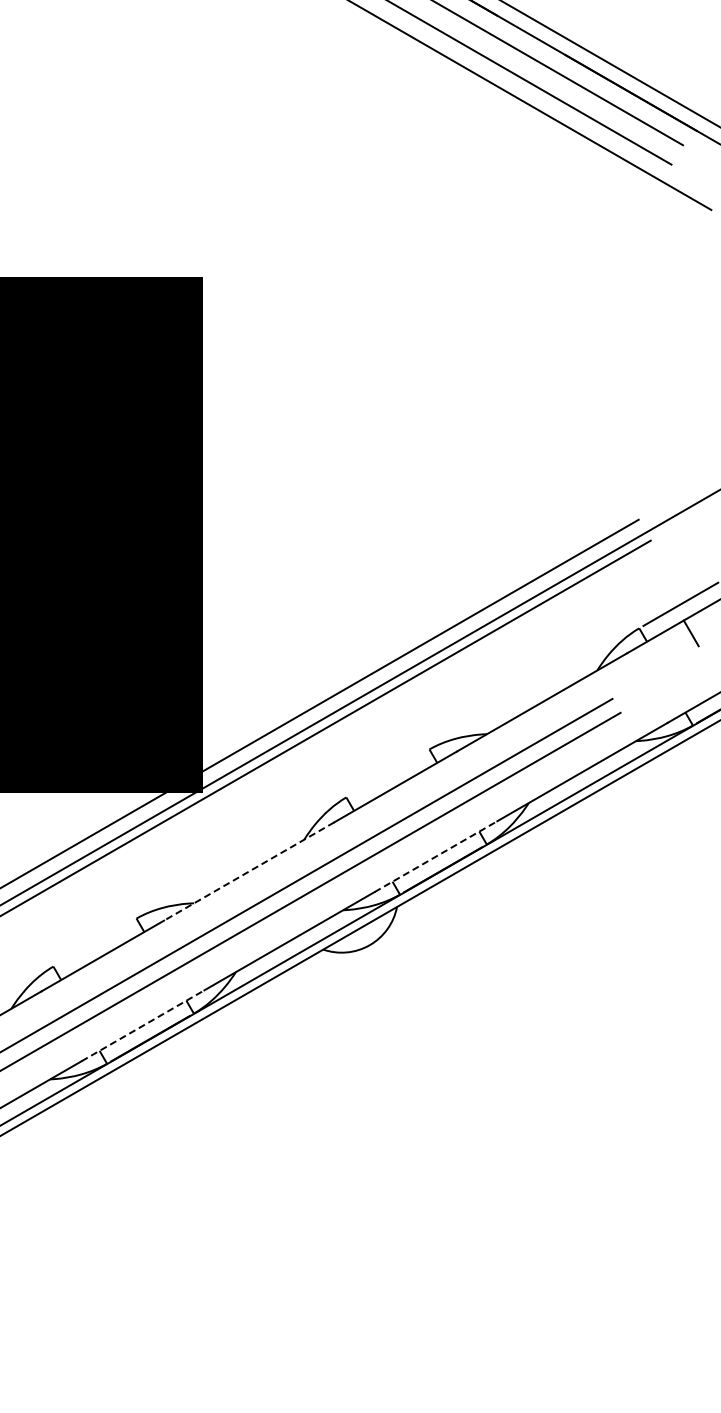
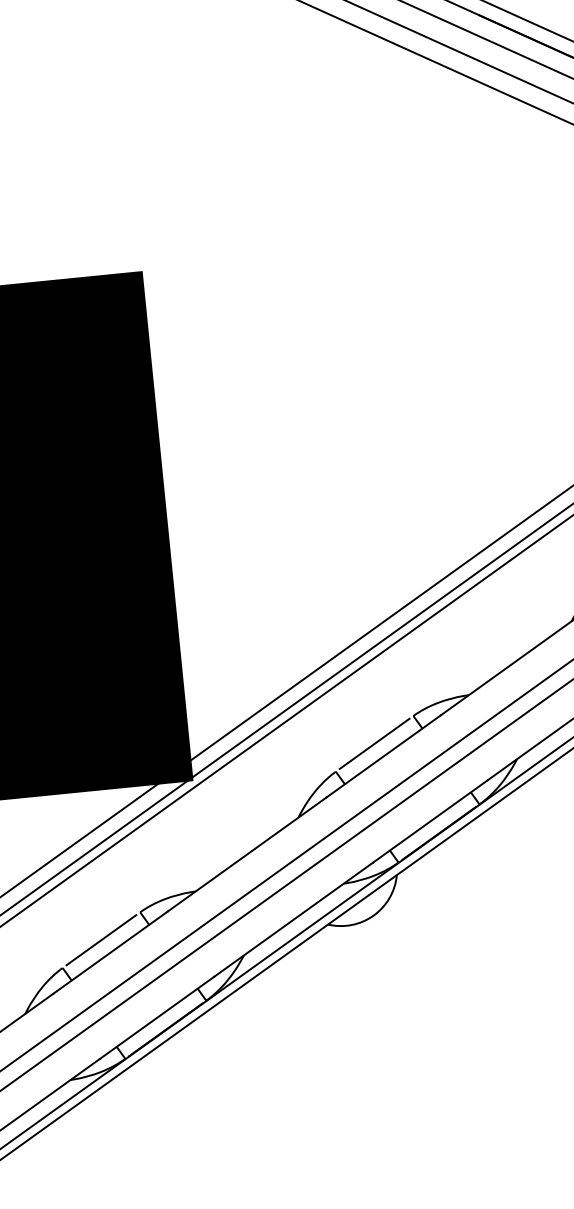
line: (387, 773) -> (374, 743), added
line: (435, 856) -> (429, 821), dashed -> solid
line: (248, 871) -> (246, 854), dashed -> solid
line: (94, 942) -> (100, 940), added
line: (143, 1025) -> (157, 1017), dashed -> solid

